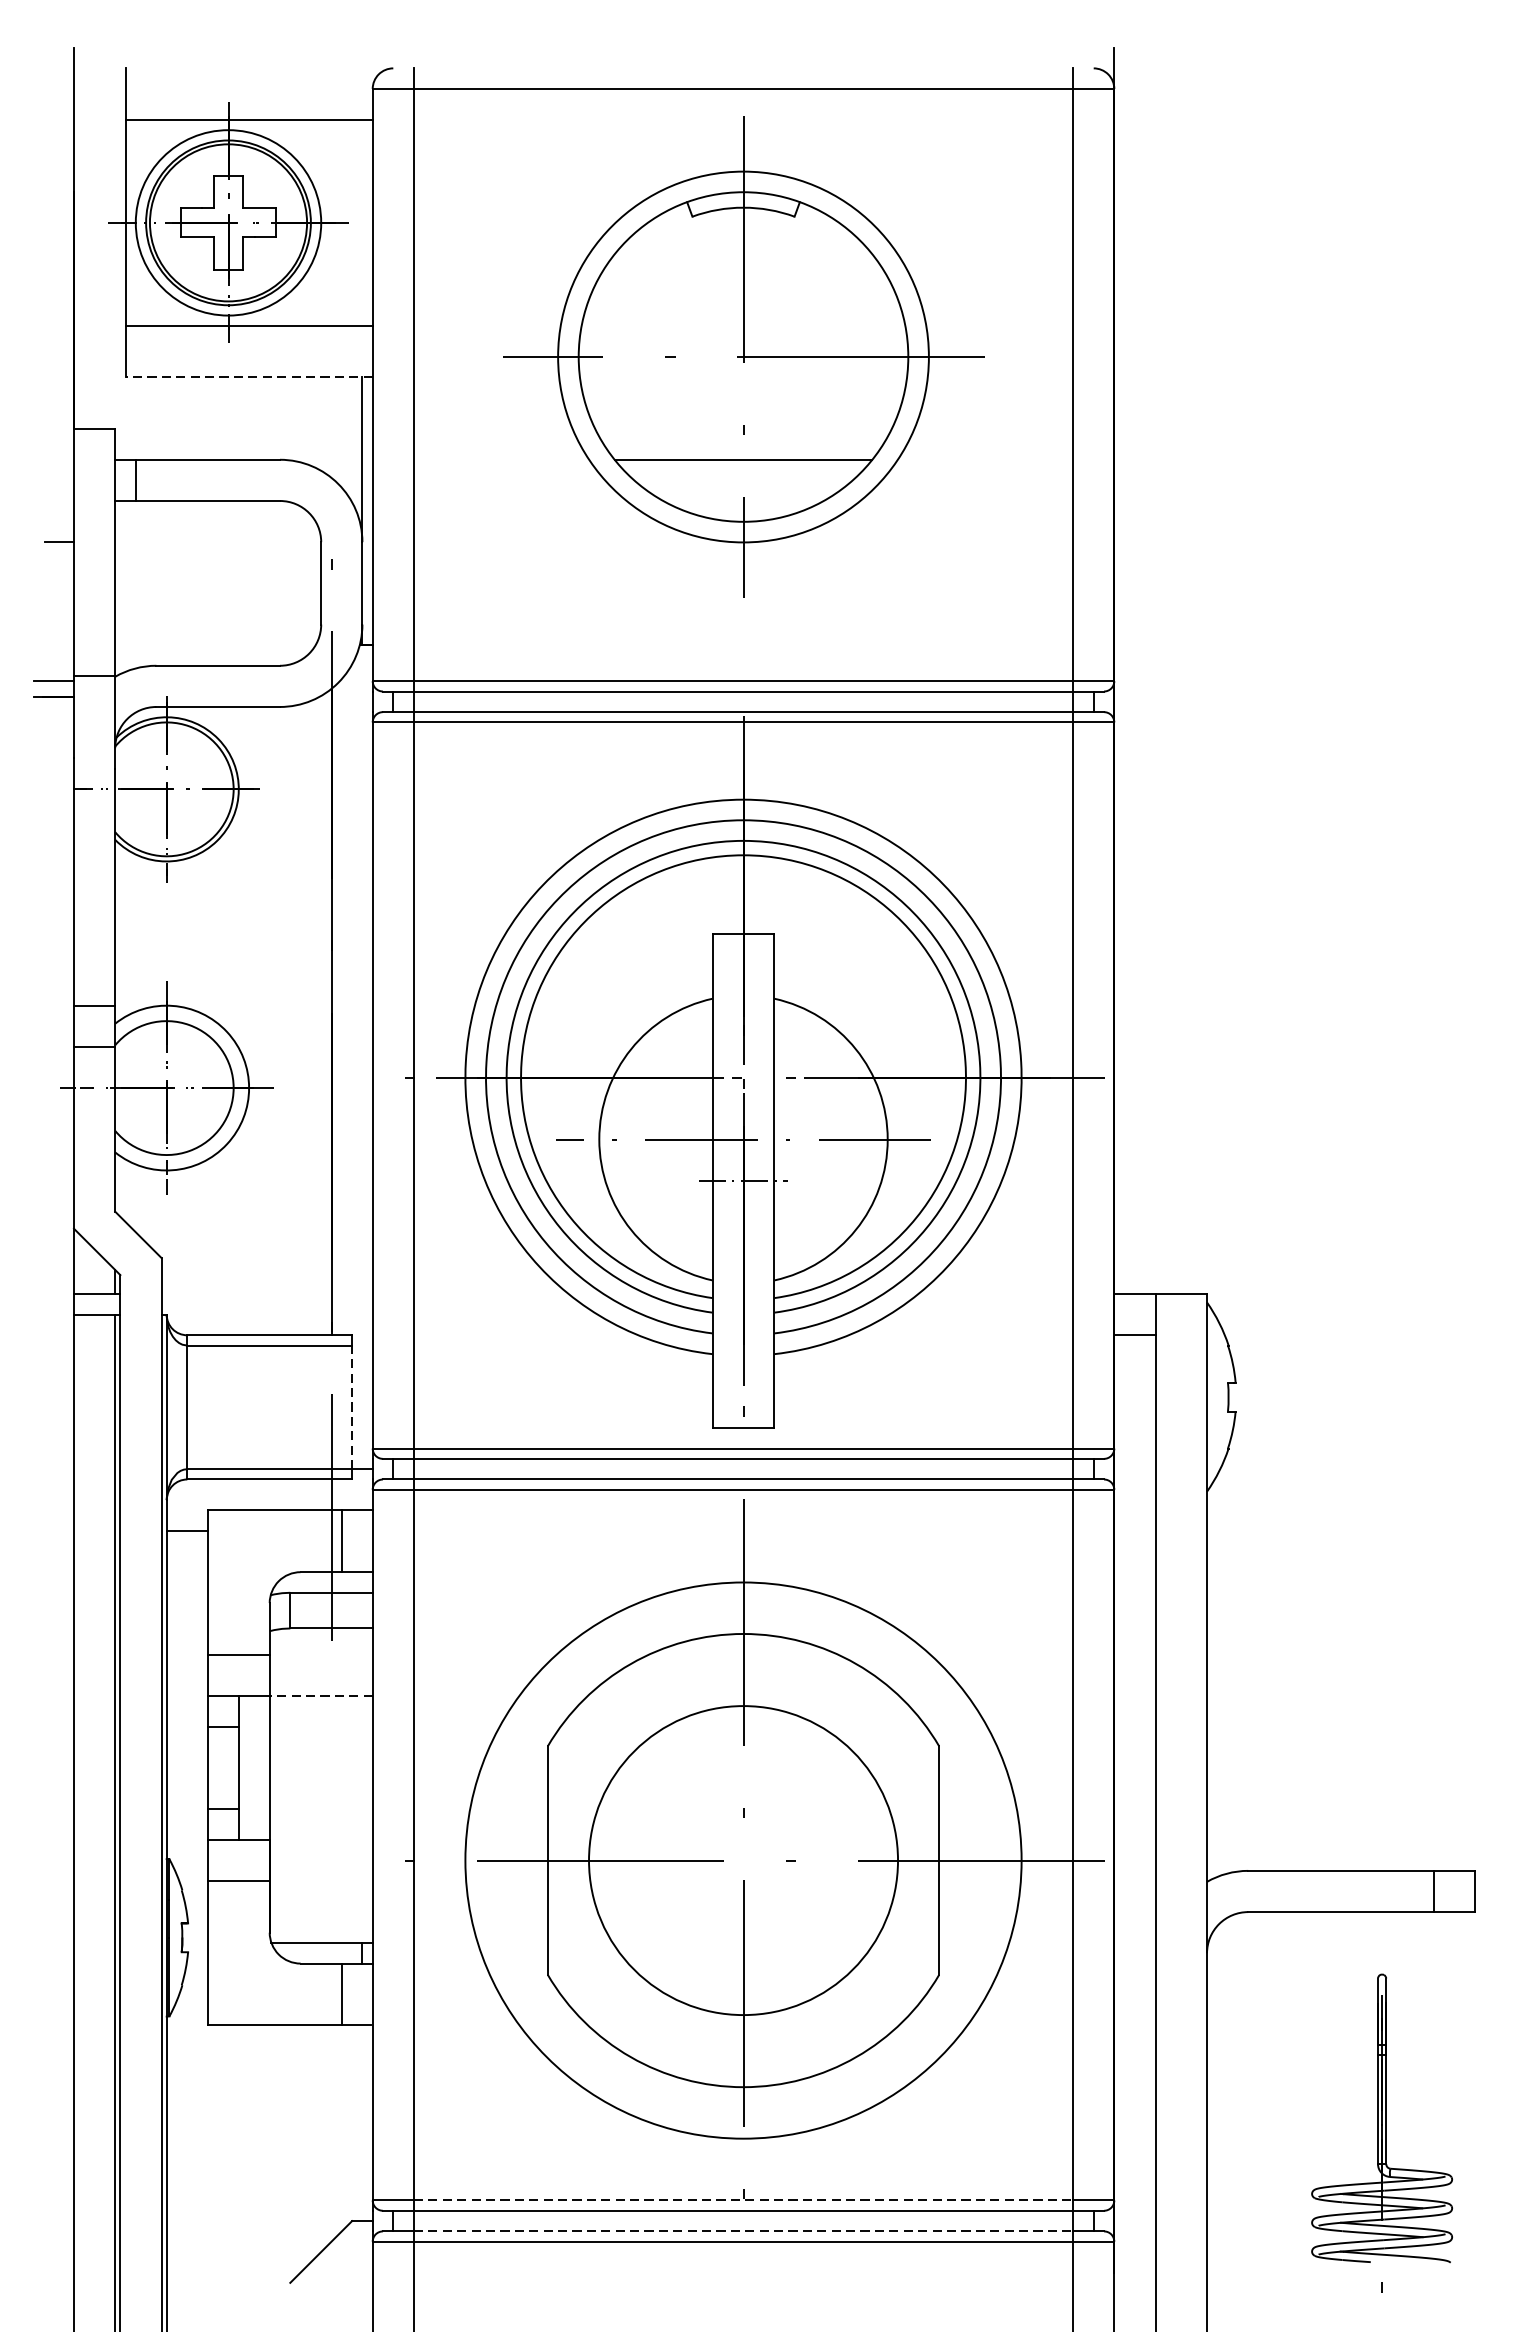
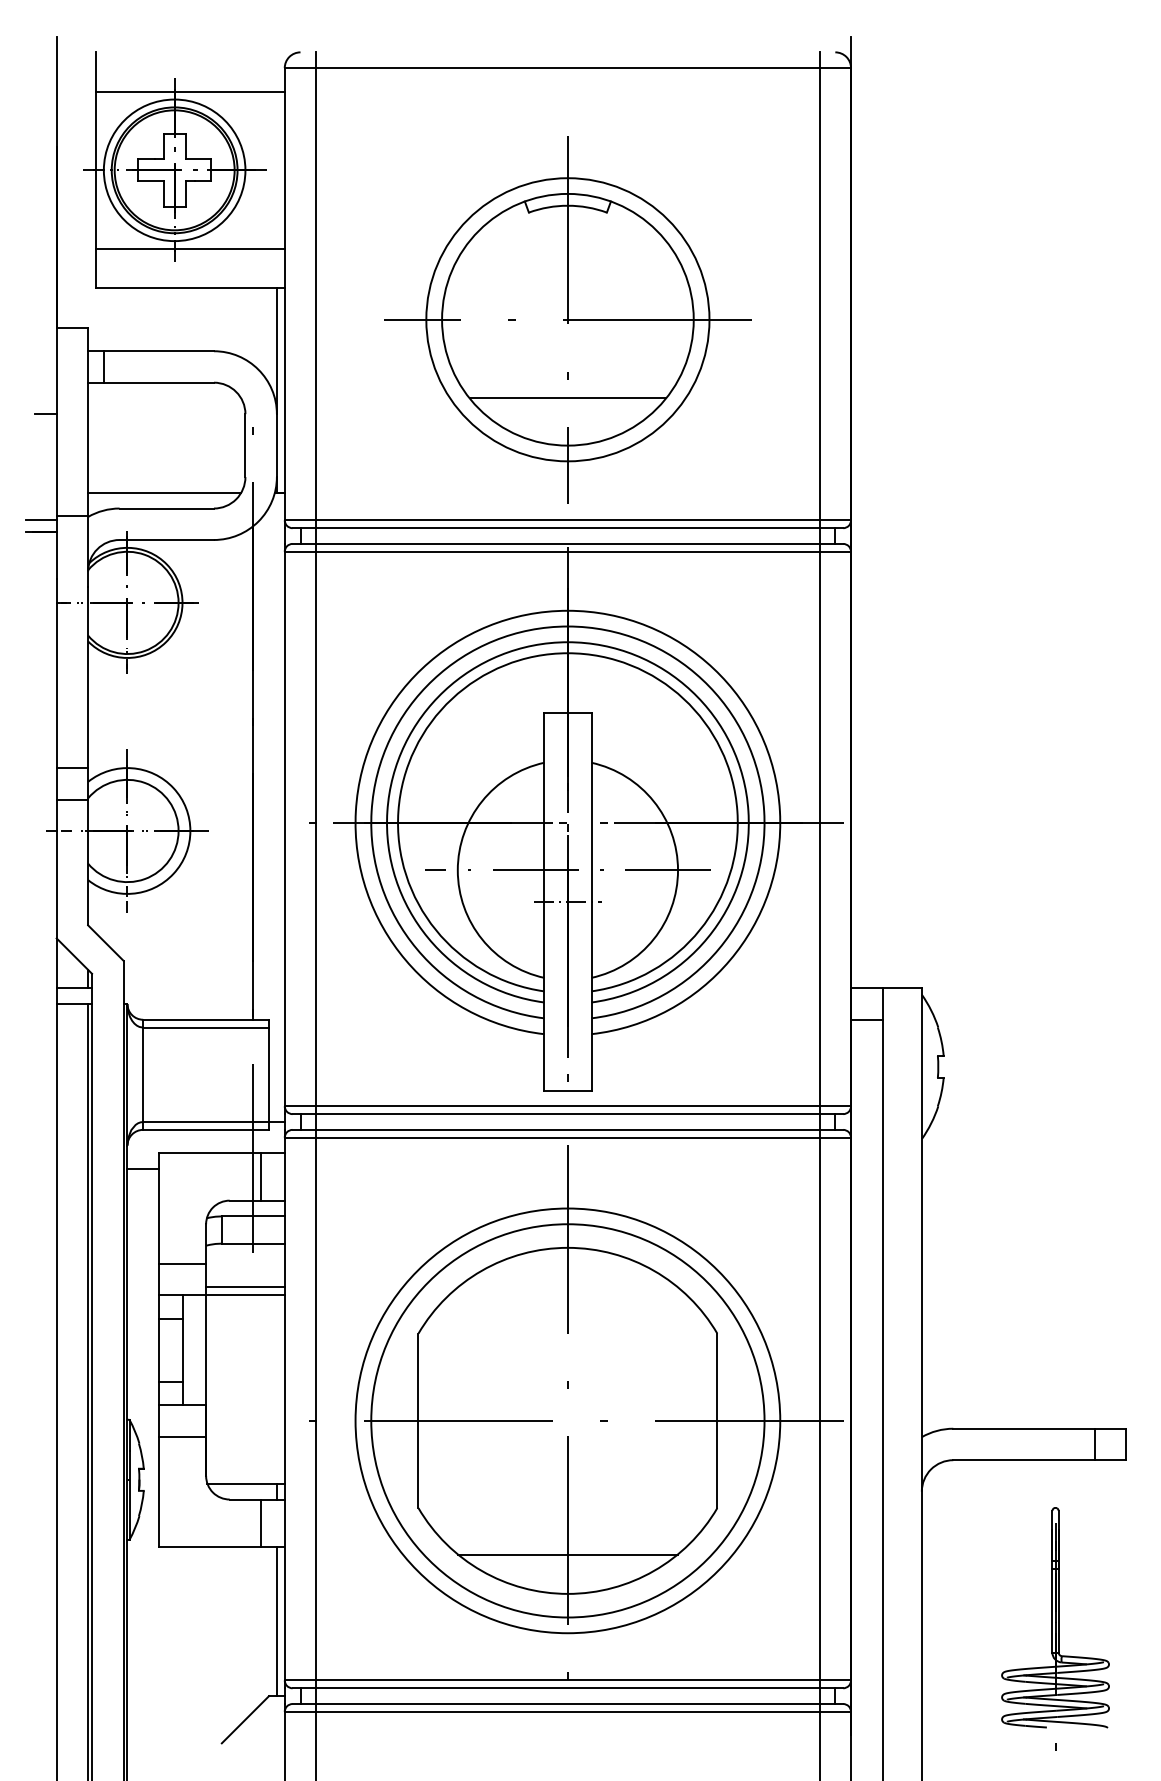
part: (742, 356) -> (567, 319), moved
line: (247, 377) -> (189, 288), dashed -> solid
line: (215, 644) -> (164, 492), added
line: (352, 1406) -> (269, 1074), dashed -> solid
line: (321, 1684) -> (245, 1286), added
line: (319, 1696) -> (244, 1295), dashed -> solid
circle: (742, 1860) -> (567, 1420), size x1.67
line: (742, 2035) -> (567, 1554), added
line: (361, 2123) -> (276, 1621), added
line: (742, 2200) -> (567, 1680), dashed -> solid
line: (742, 2232) -> (567, 1704), dashed -> solid

